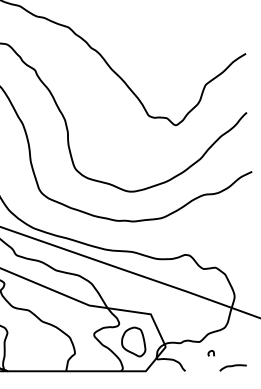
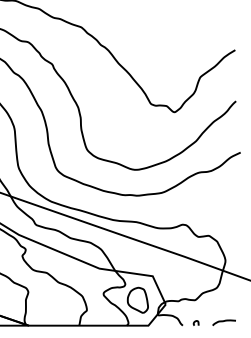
curve: (210, 352) -> (195, 322), moved

